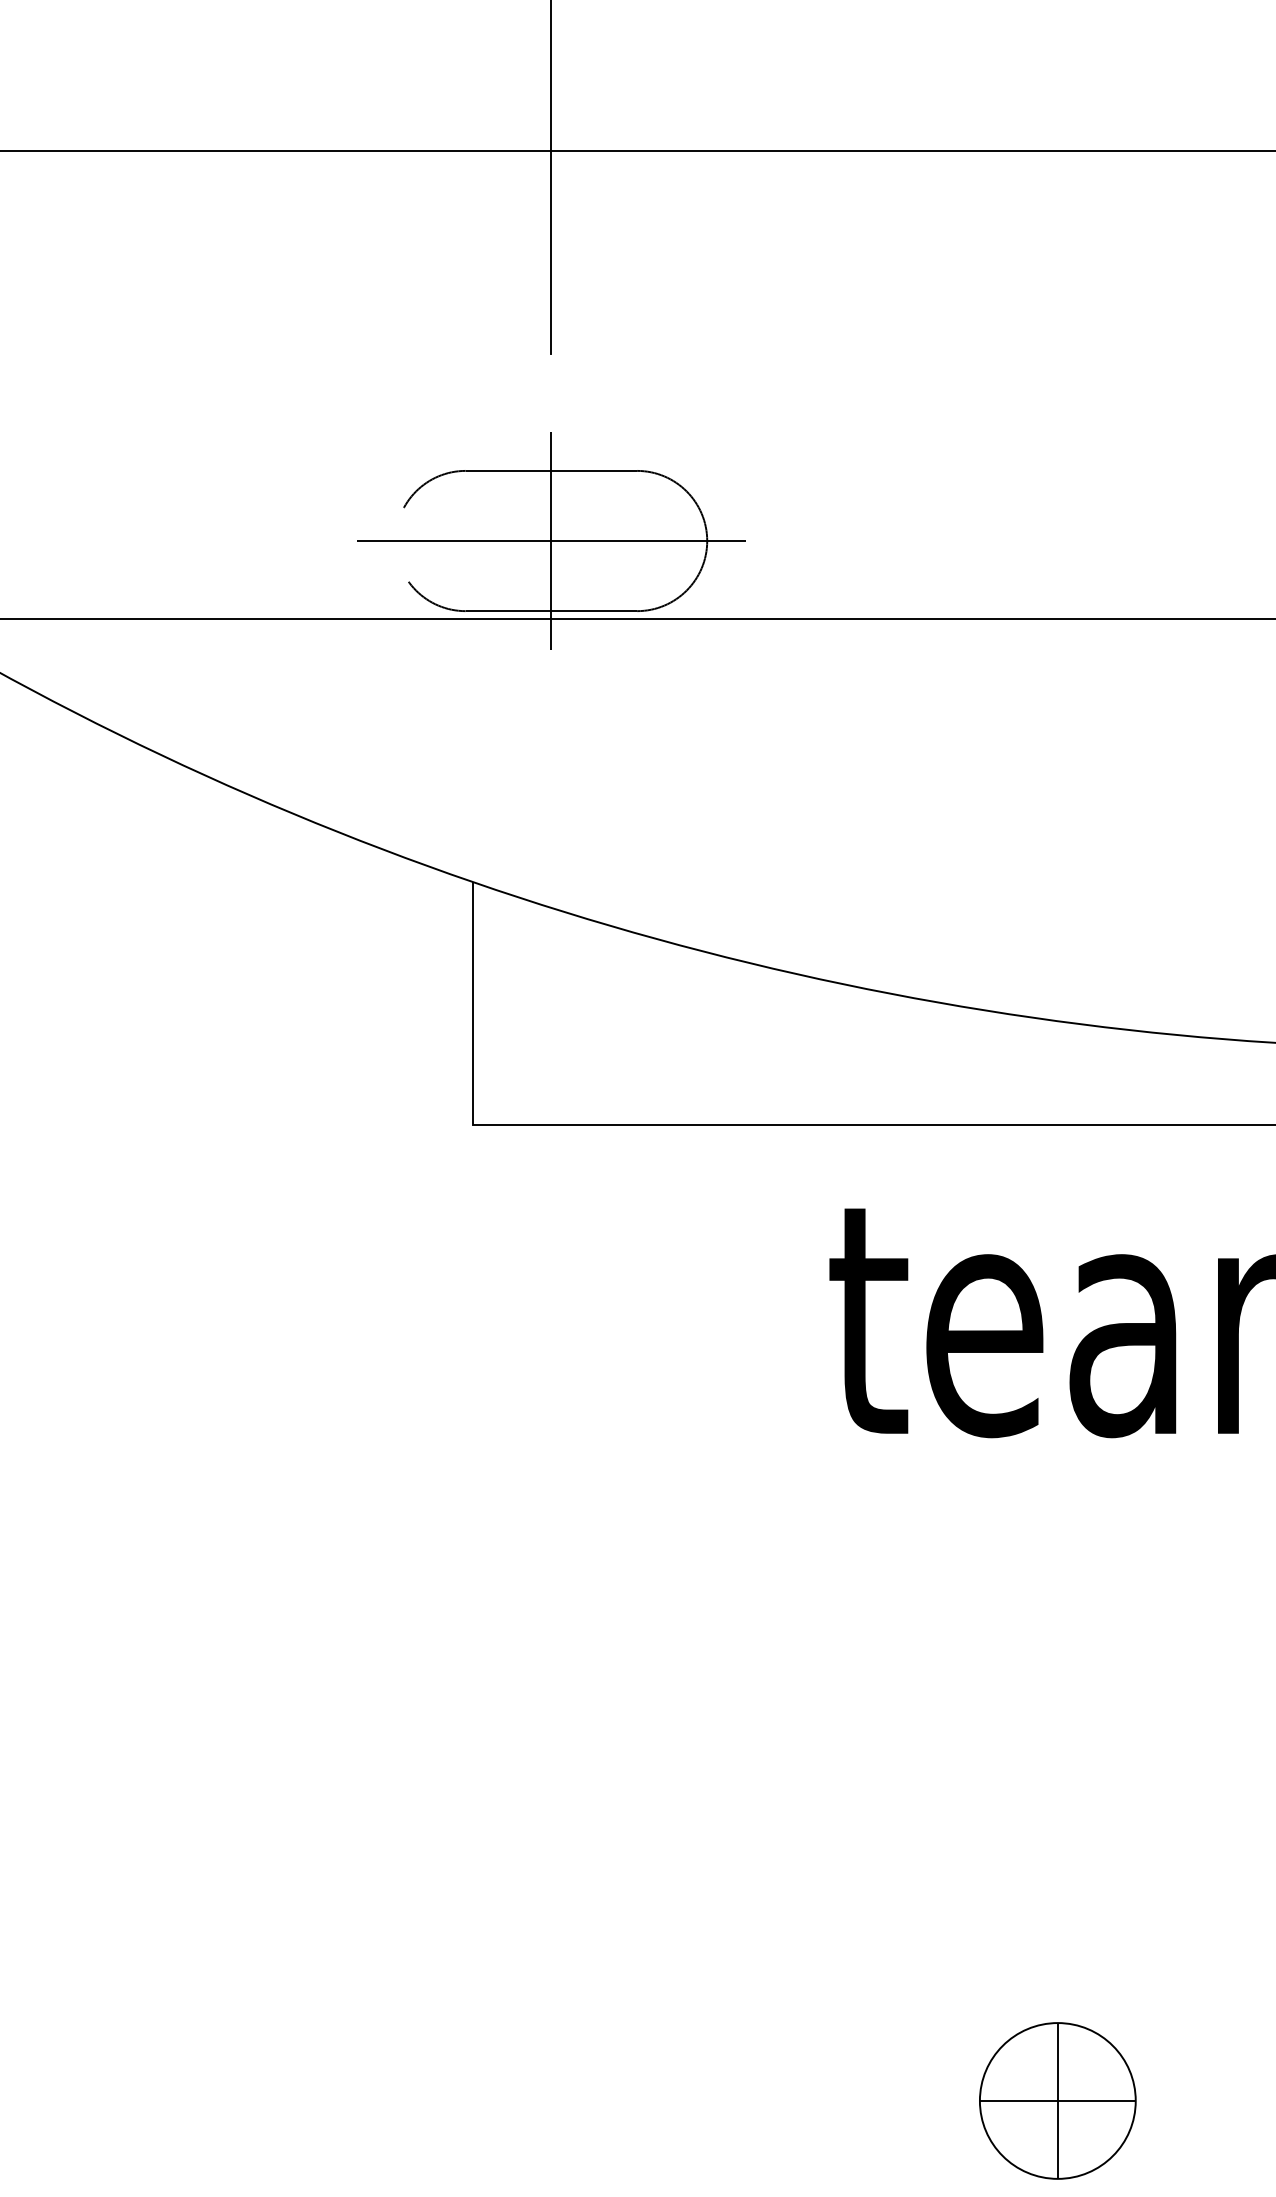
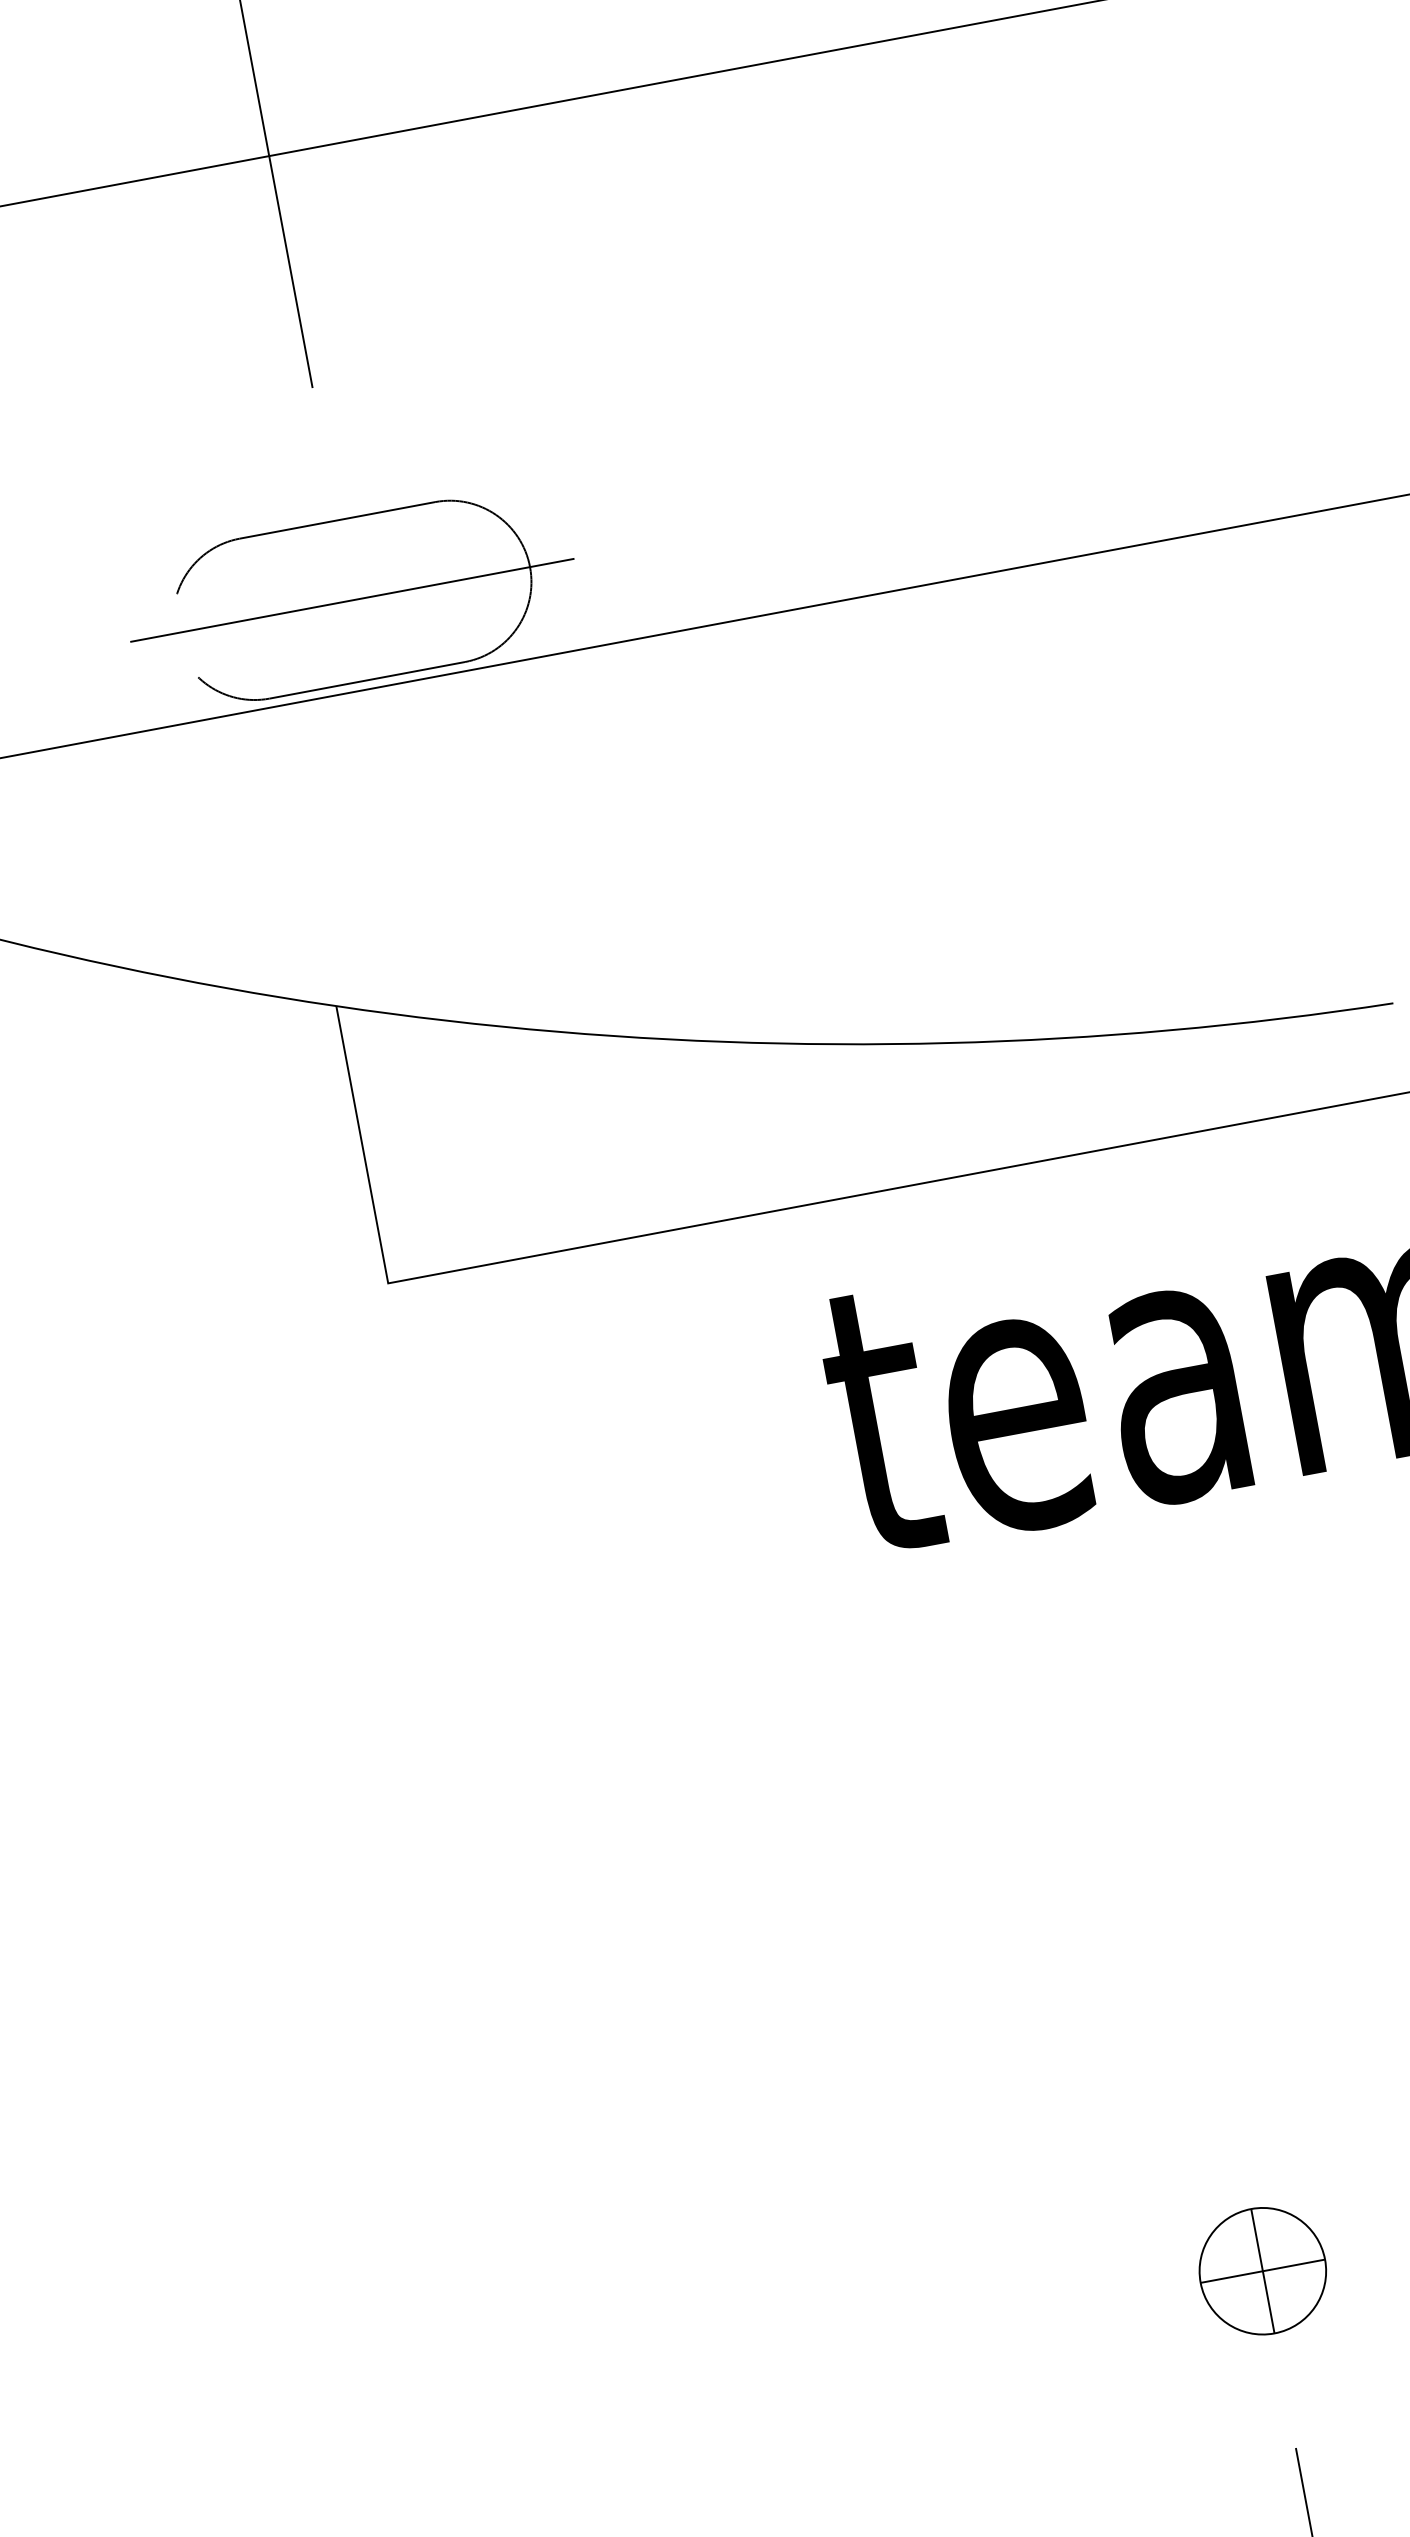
line: (551, 540) -> (352, 599), removed
part: (1057, 2100) -> (1262, 2270), size x0.7

